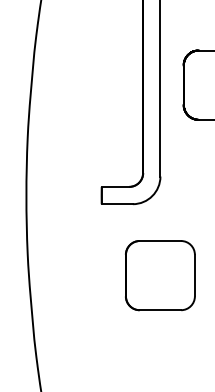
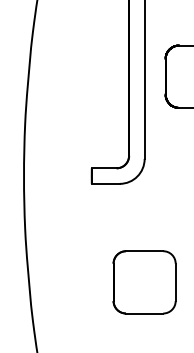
part: (160, 275) -> (144, 282), moved

